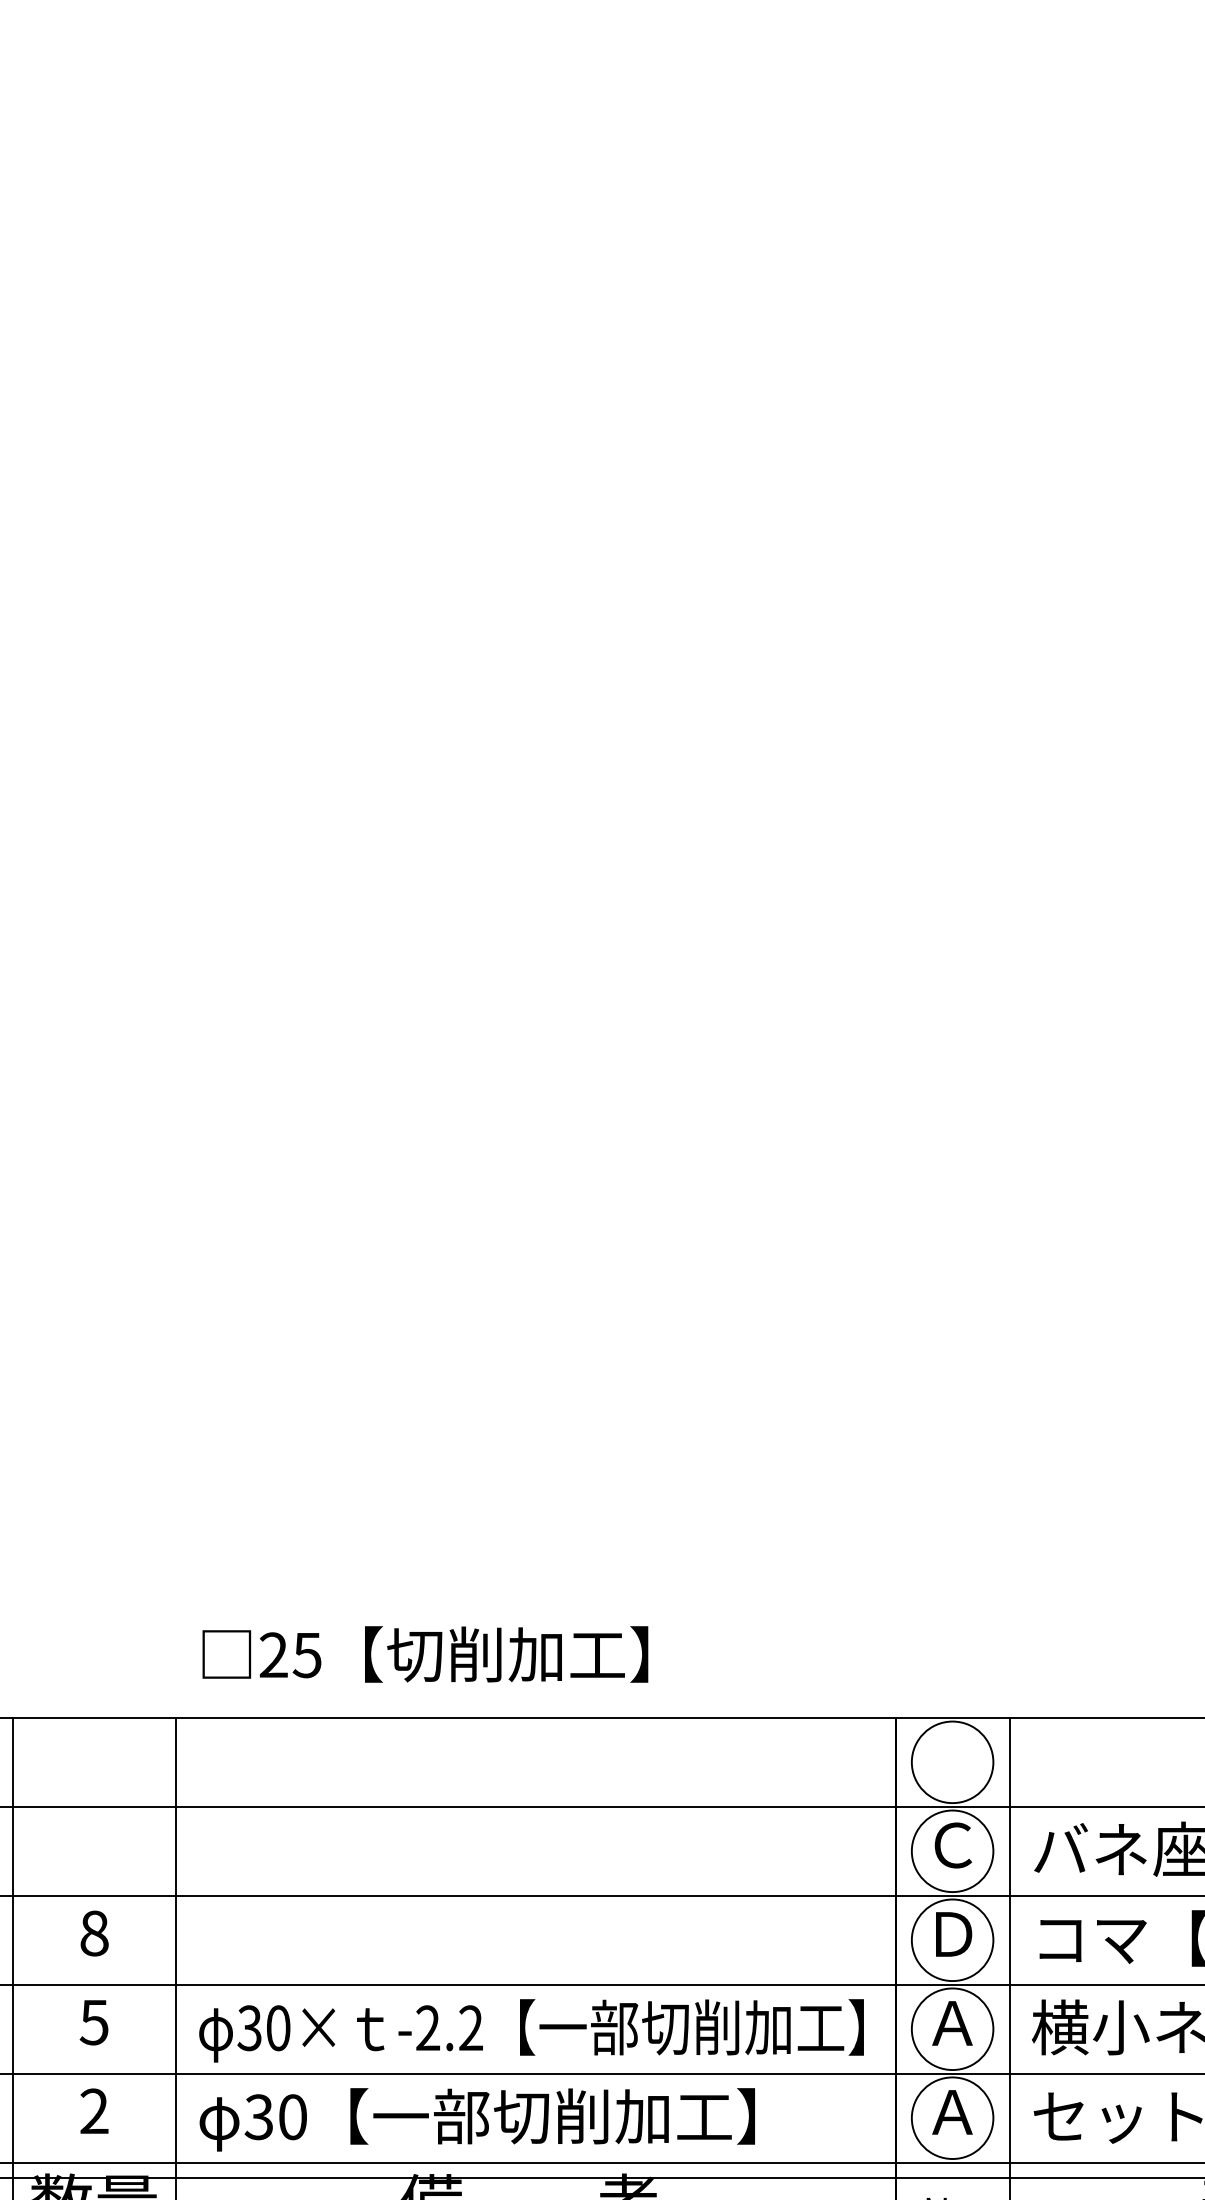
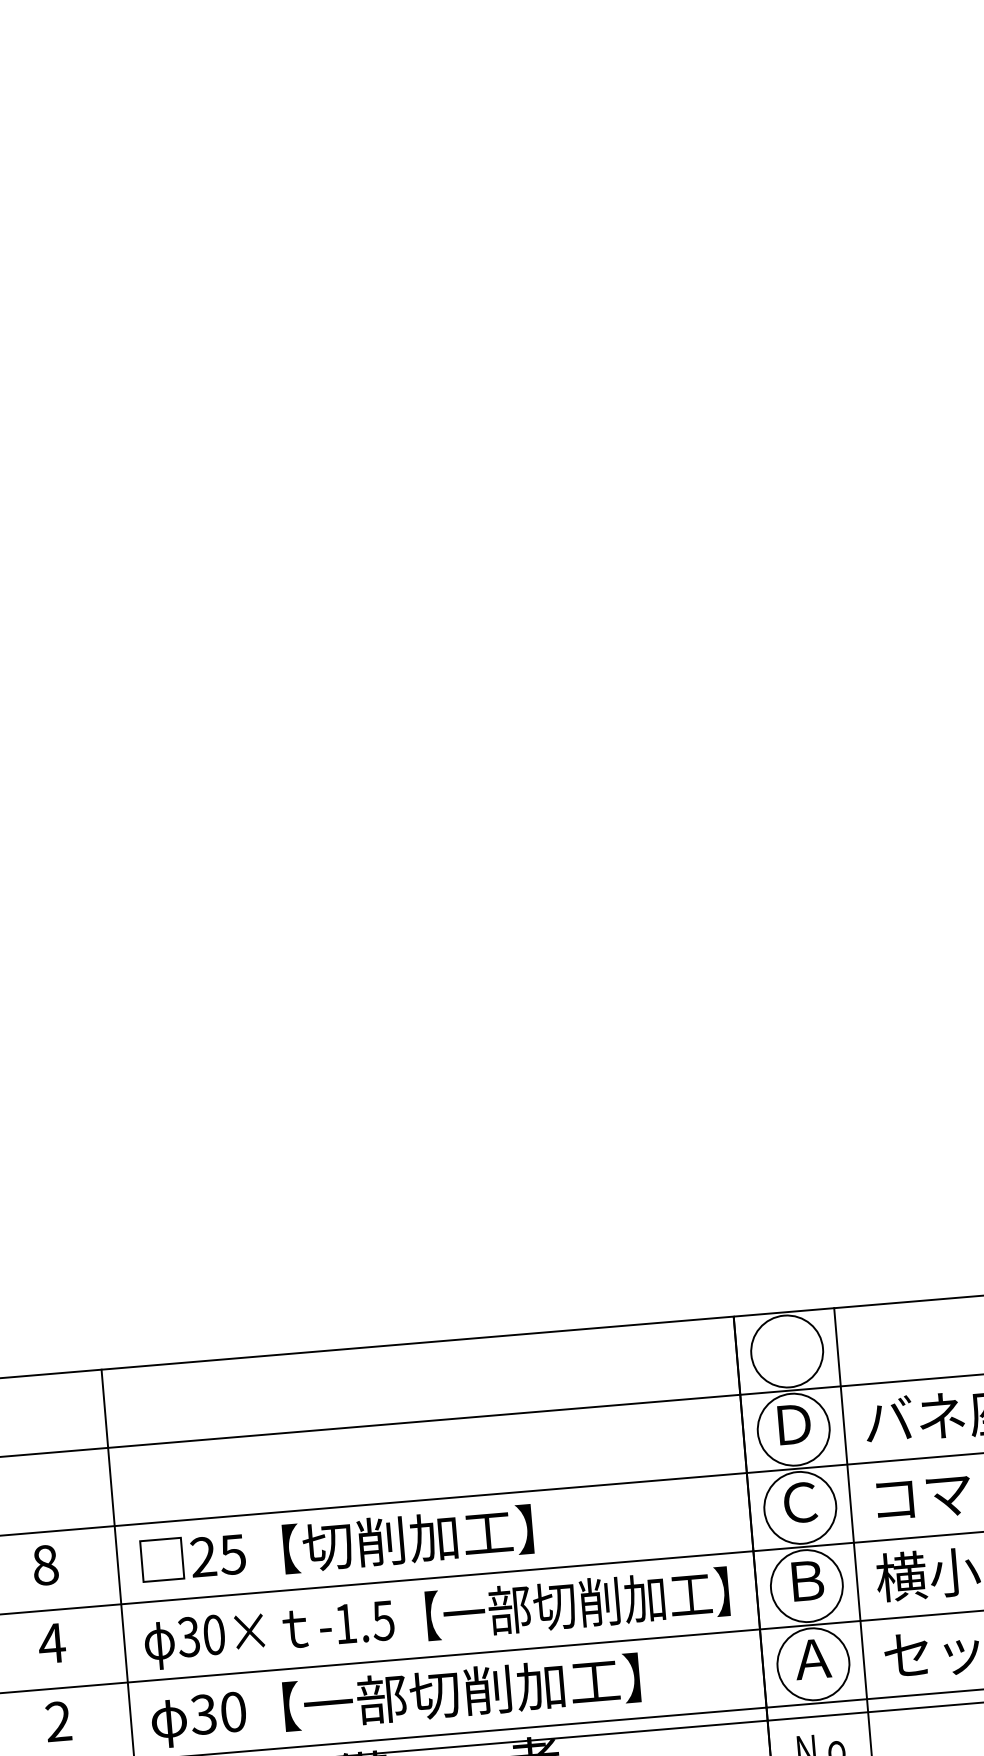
text: (425, 1654) -> (336, 1545), moved
text: (953, 1845) -> (794, 1424), Ｃ -> Ｄ
text: (953, 1934) -> (800, 1502), Ｄ -> Ｃ
text: (94, 2022) -> (52, 1643), 5 -> 4
text: (952, 2023) -> (806, 1581), Ａ -> Ｂ
text: (449, 2028) -> (364, 1622), -2.2 -> -1.5

